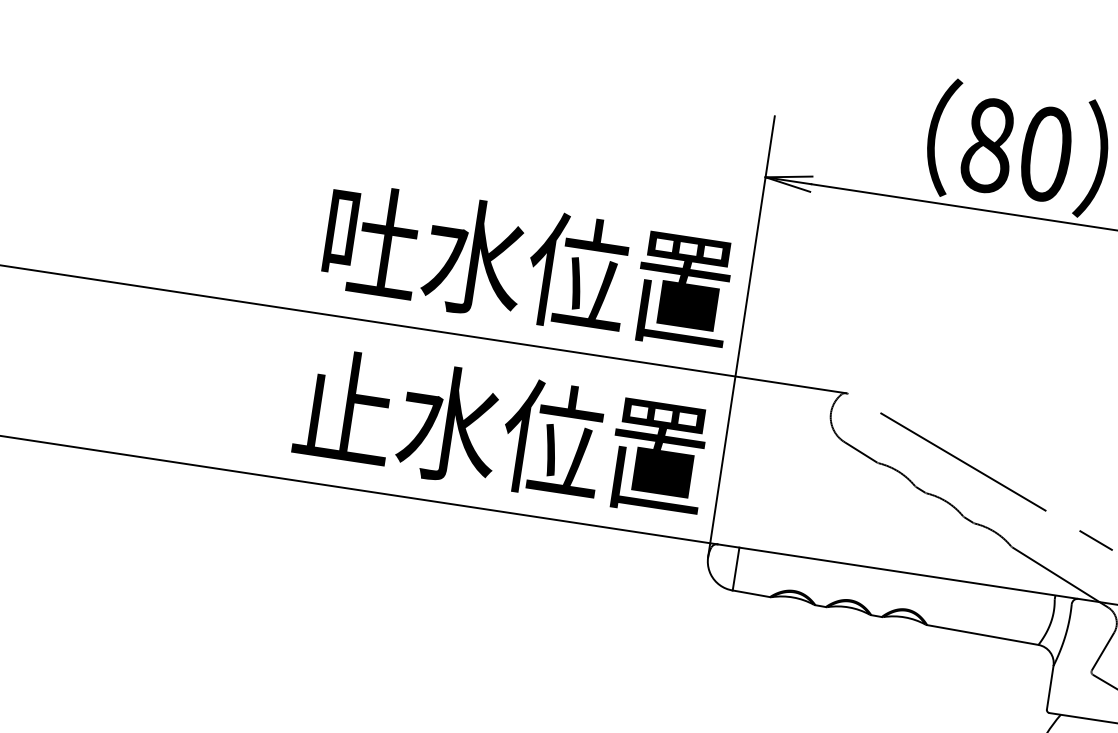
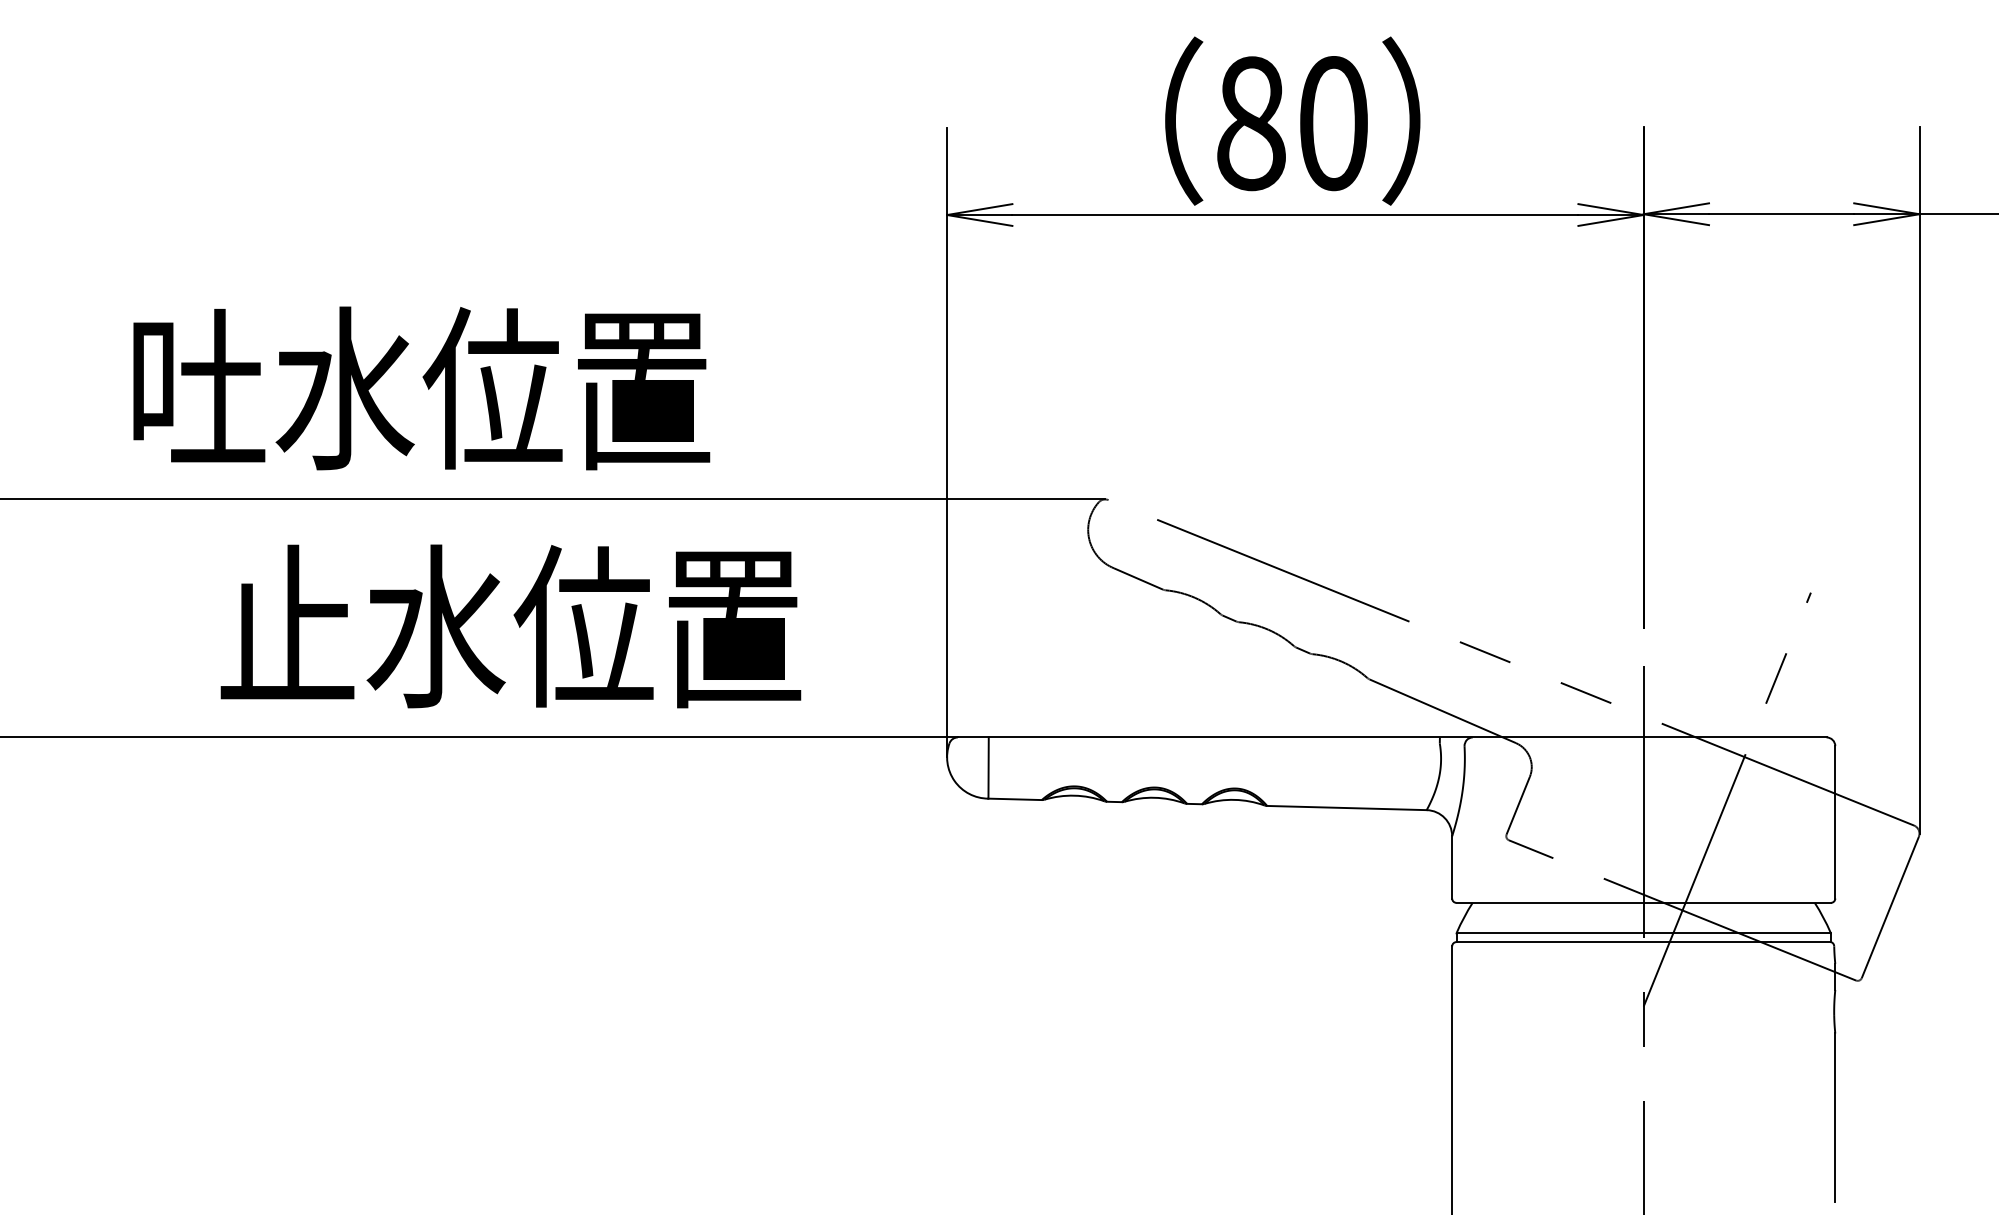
text: (528, 265) -> (421, 388), moved
text: (501, 432) -> (510, 626), moved

